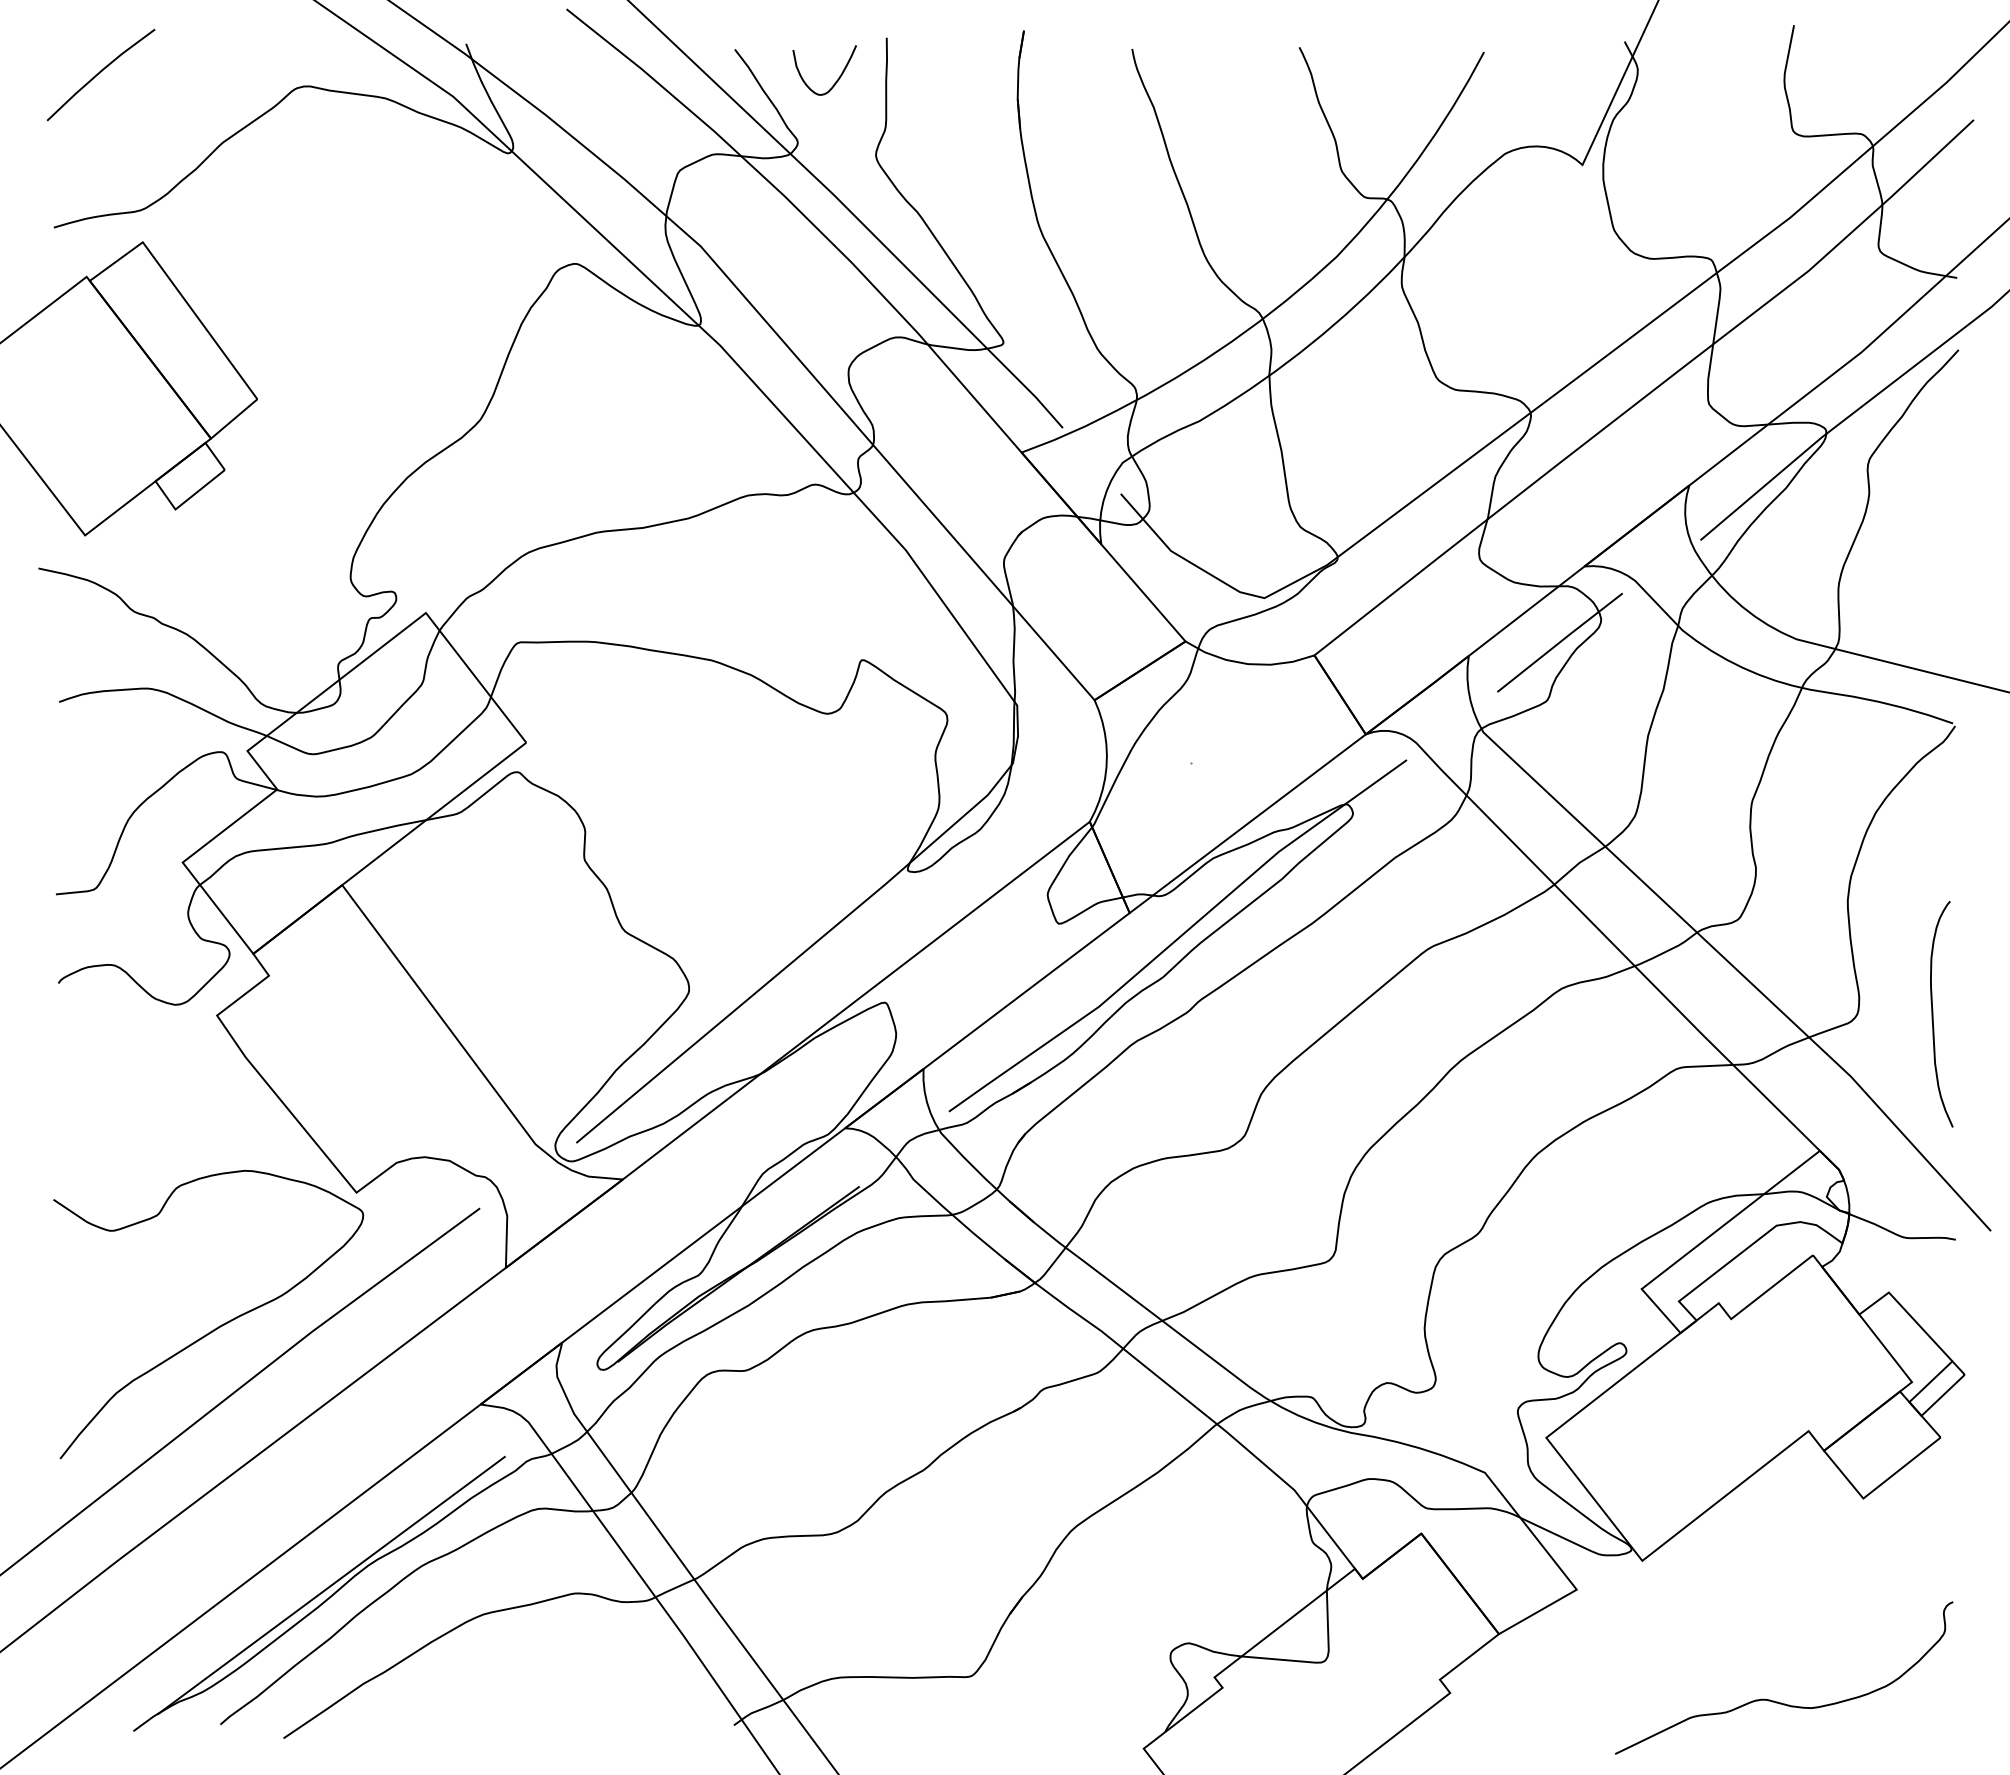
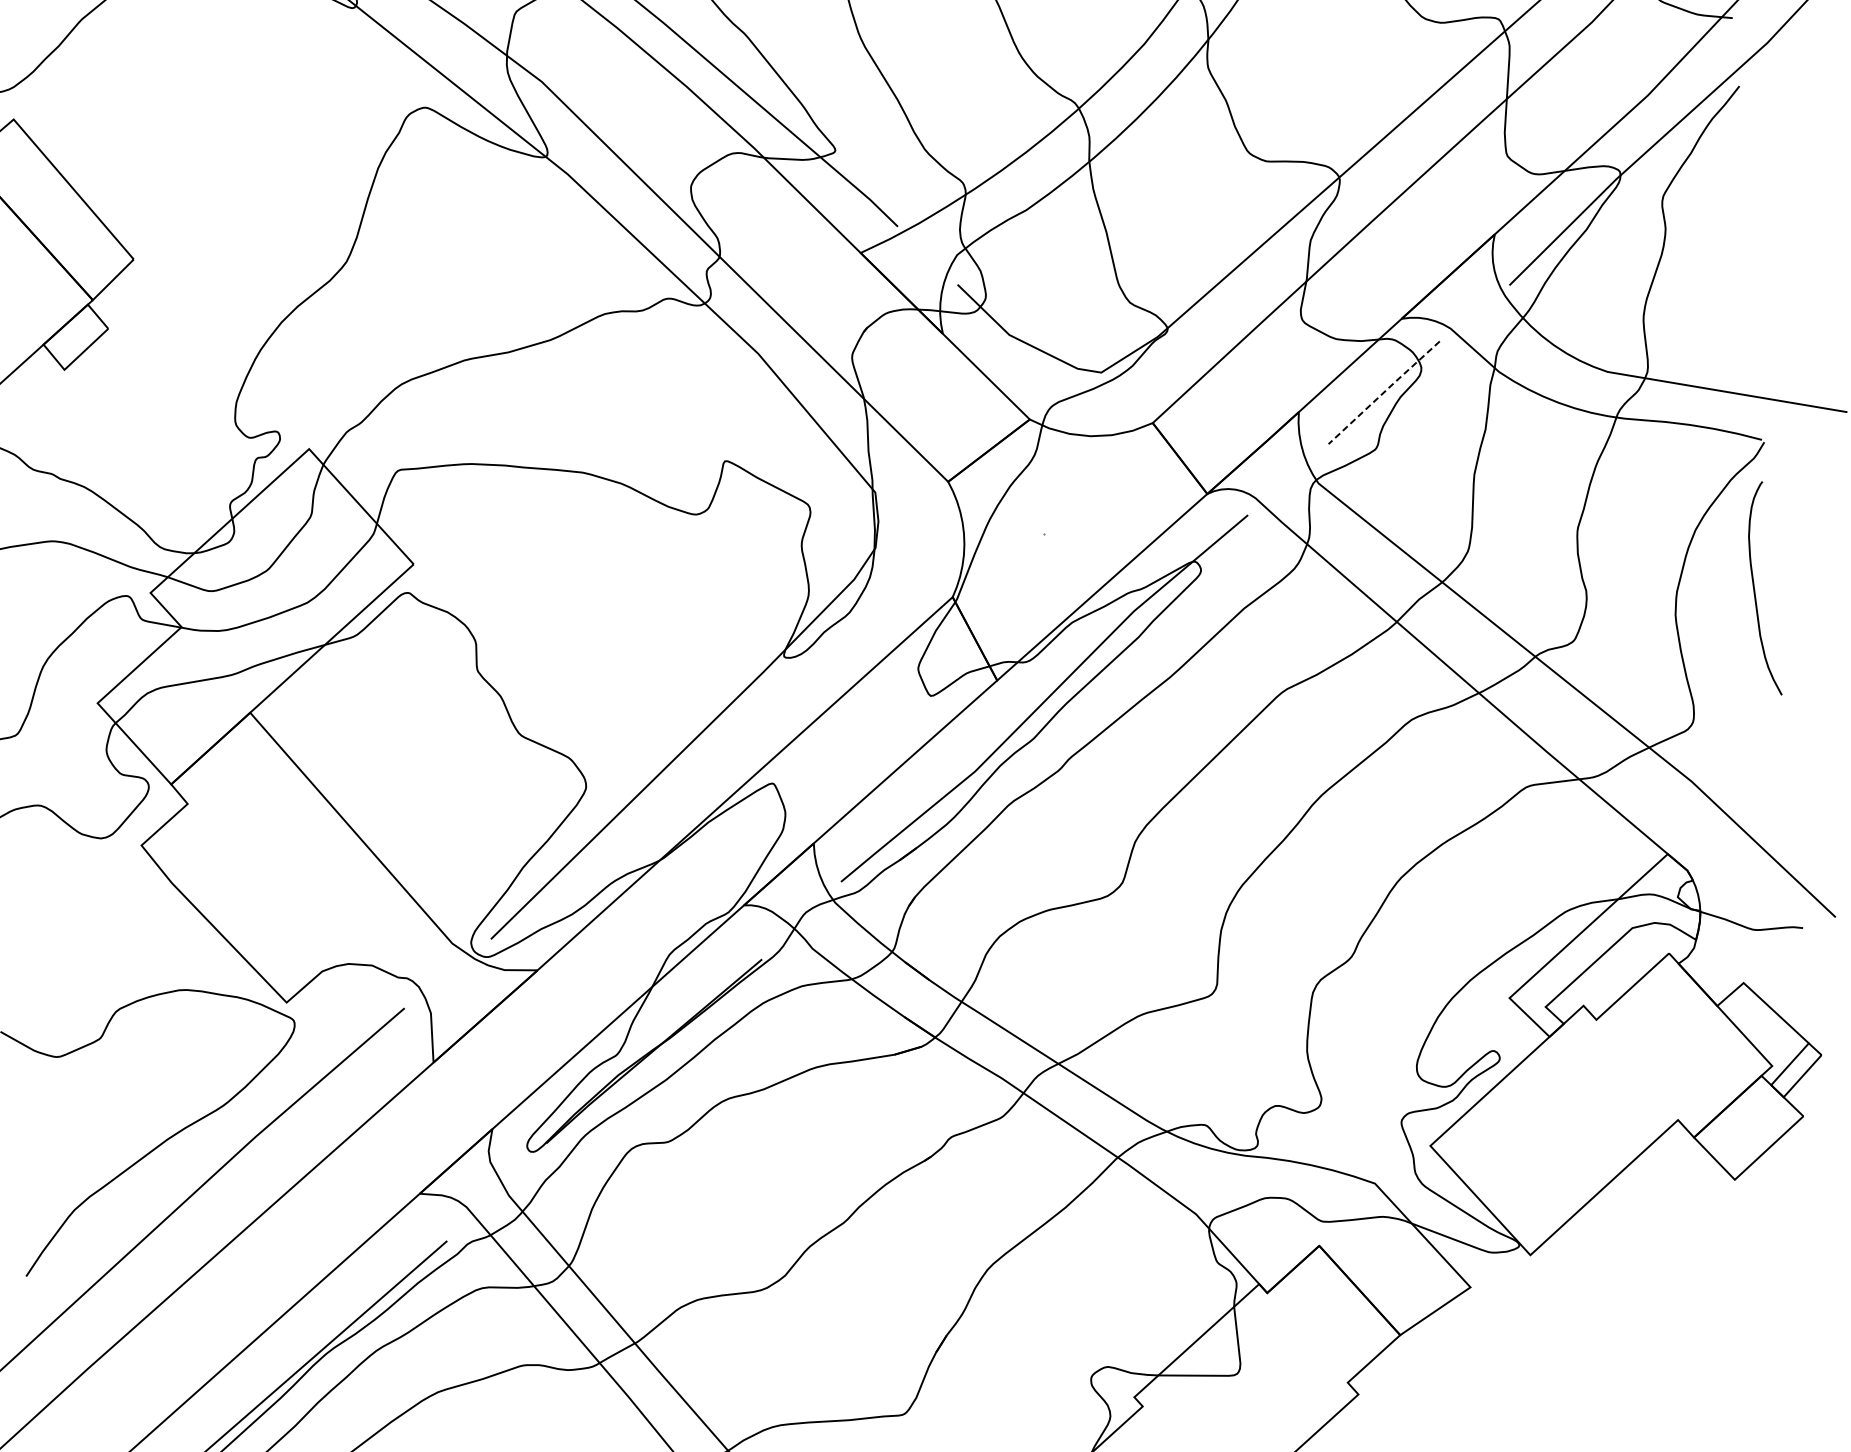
line: (1560, 642) -> (1384, 392), solid -> dashed
curve: (1933, 1014) -> (1755, 589), moved
curve: (1777, 1701) -> (1668, 1378), removed

